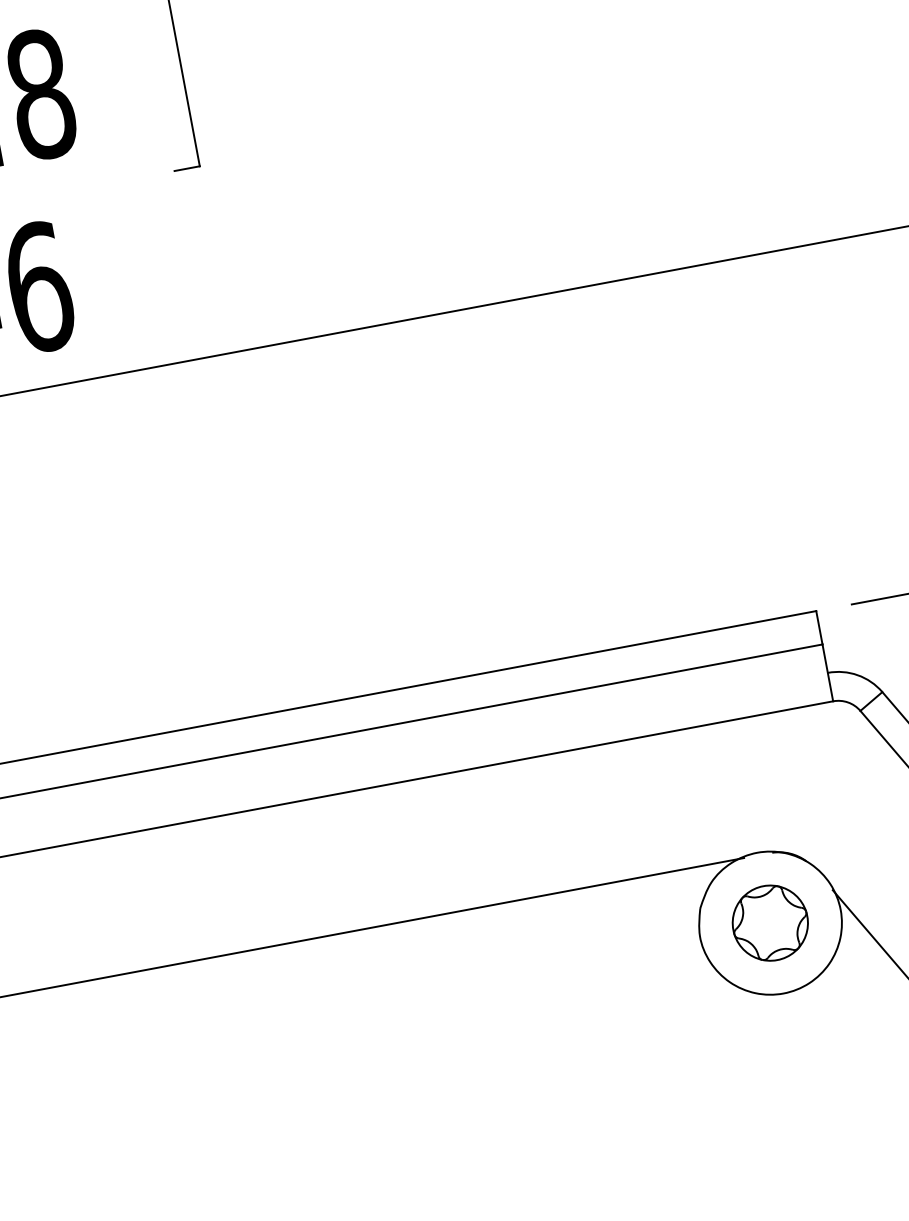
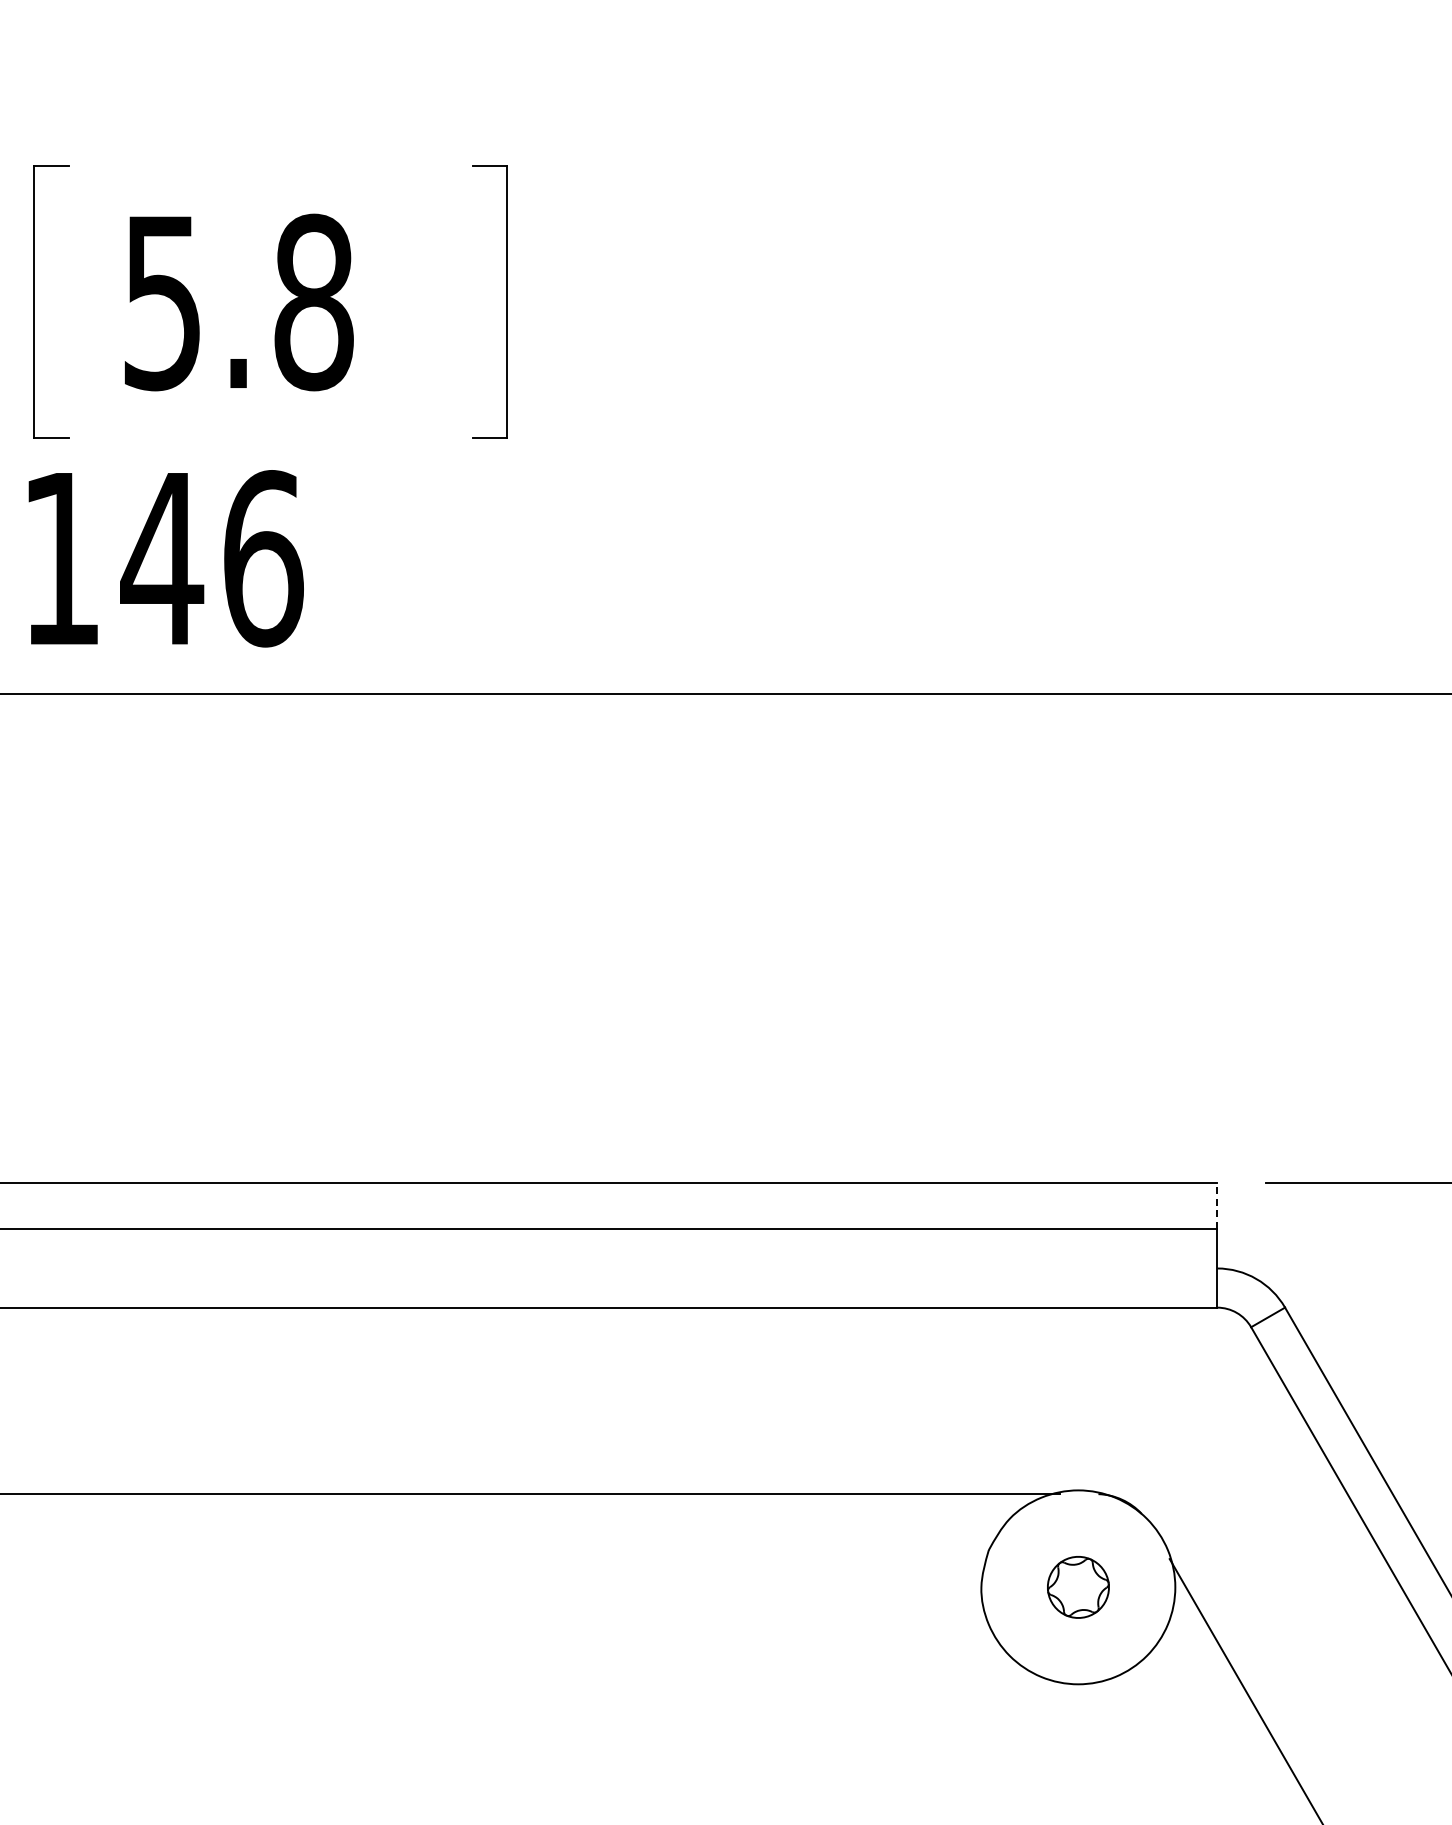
line: (819, 627) -> (1217, 1206), solid -> dashed
part: (770, 923) -> (1078, 1587), size x0.6

